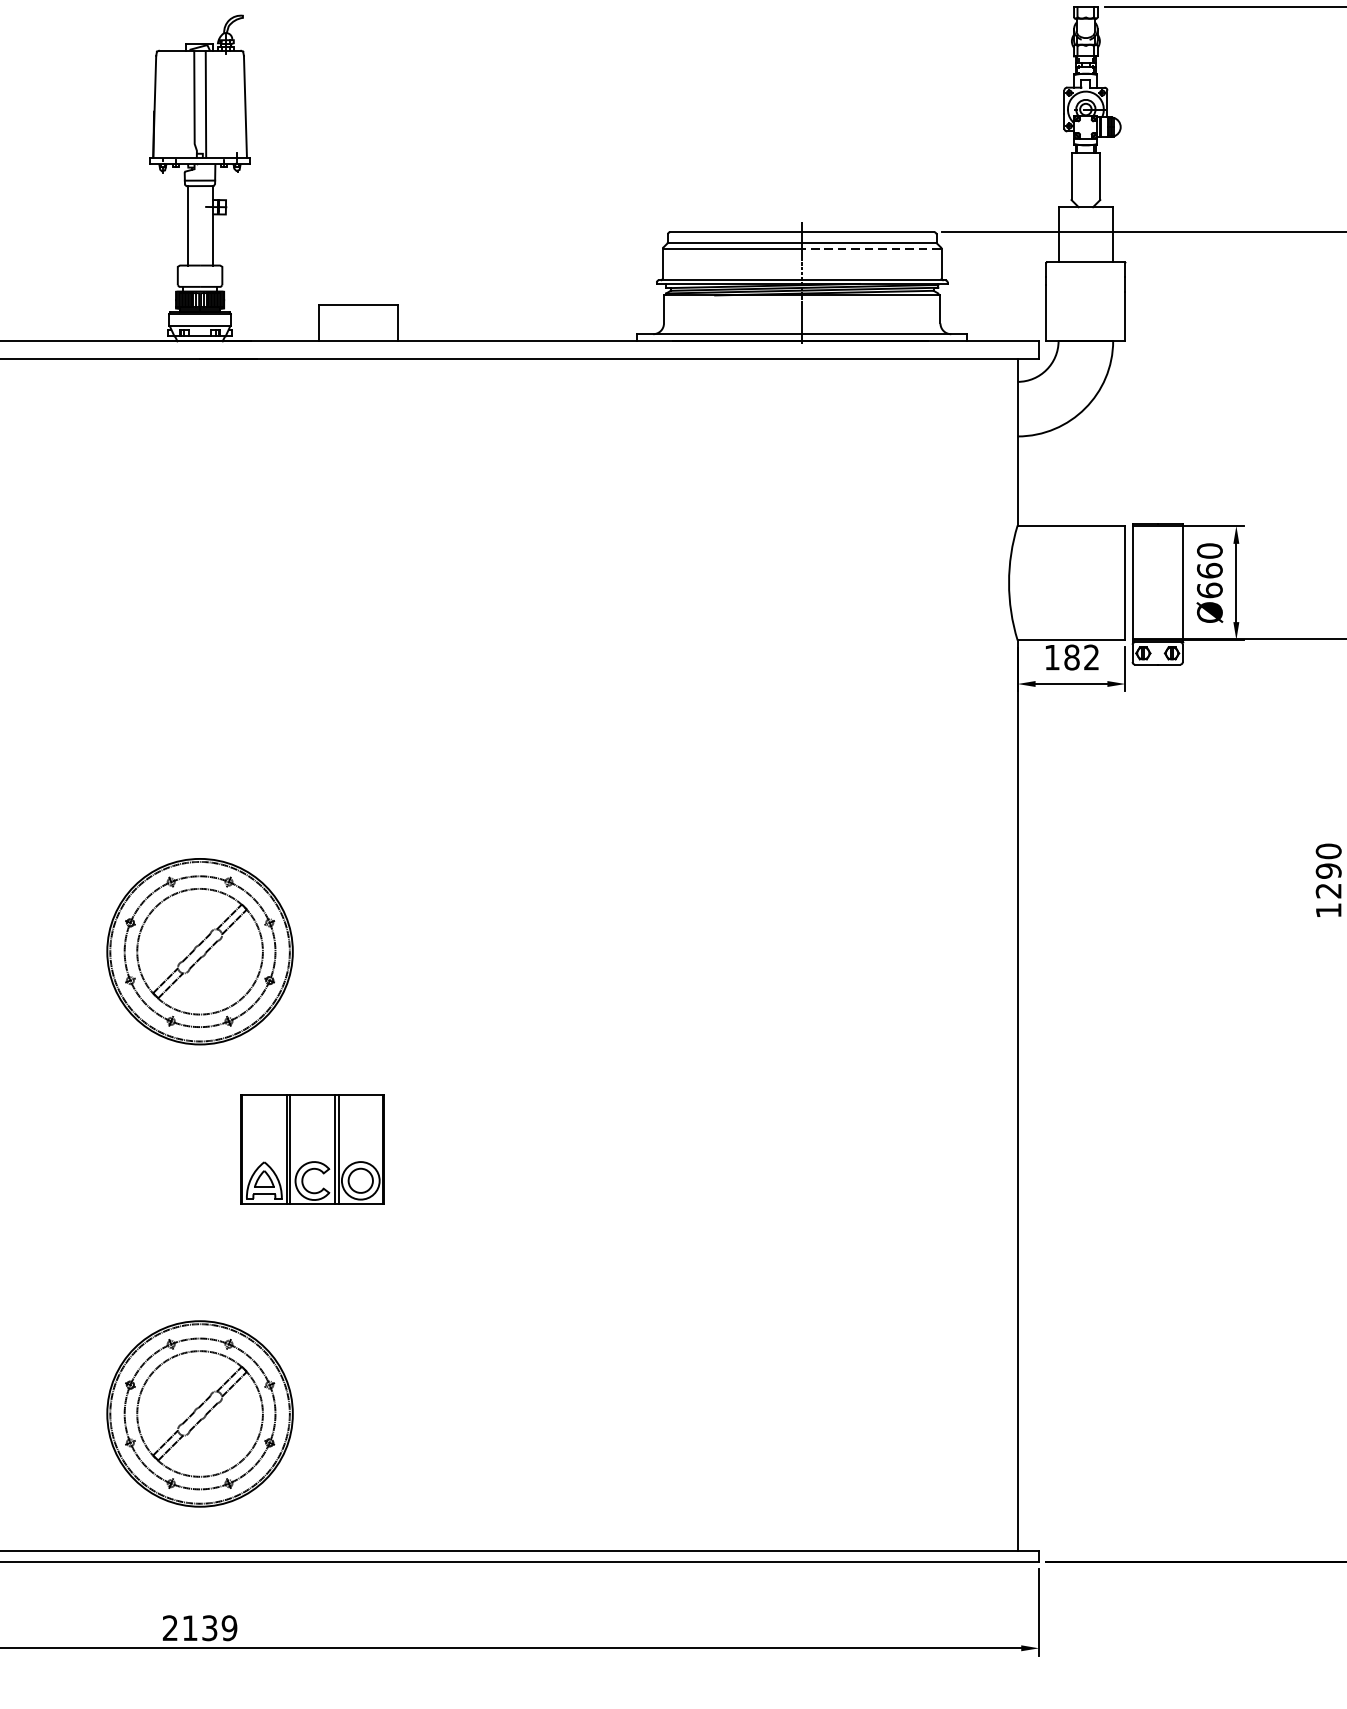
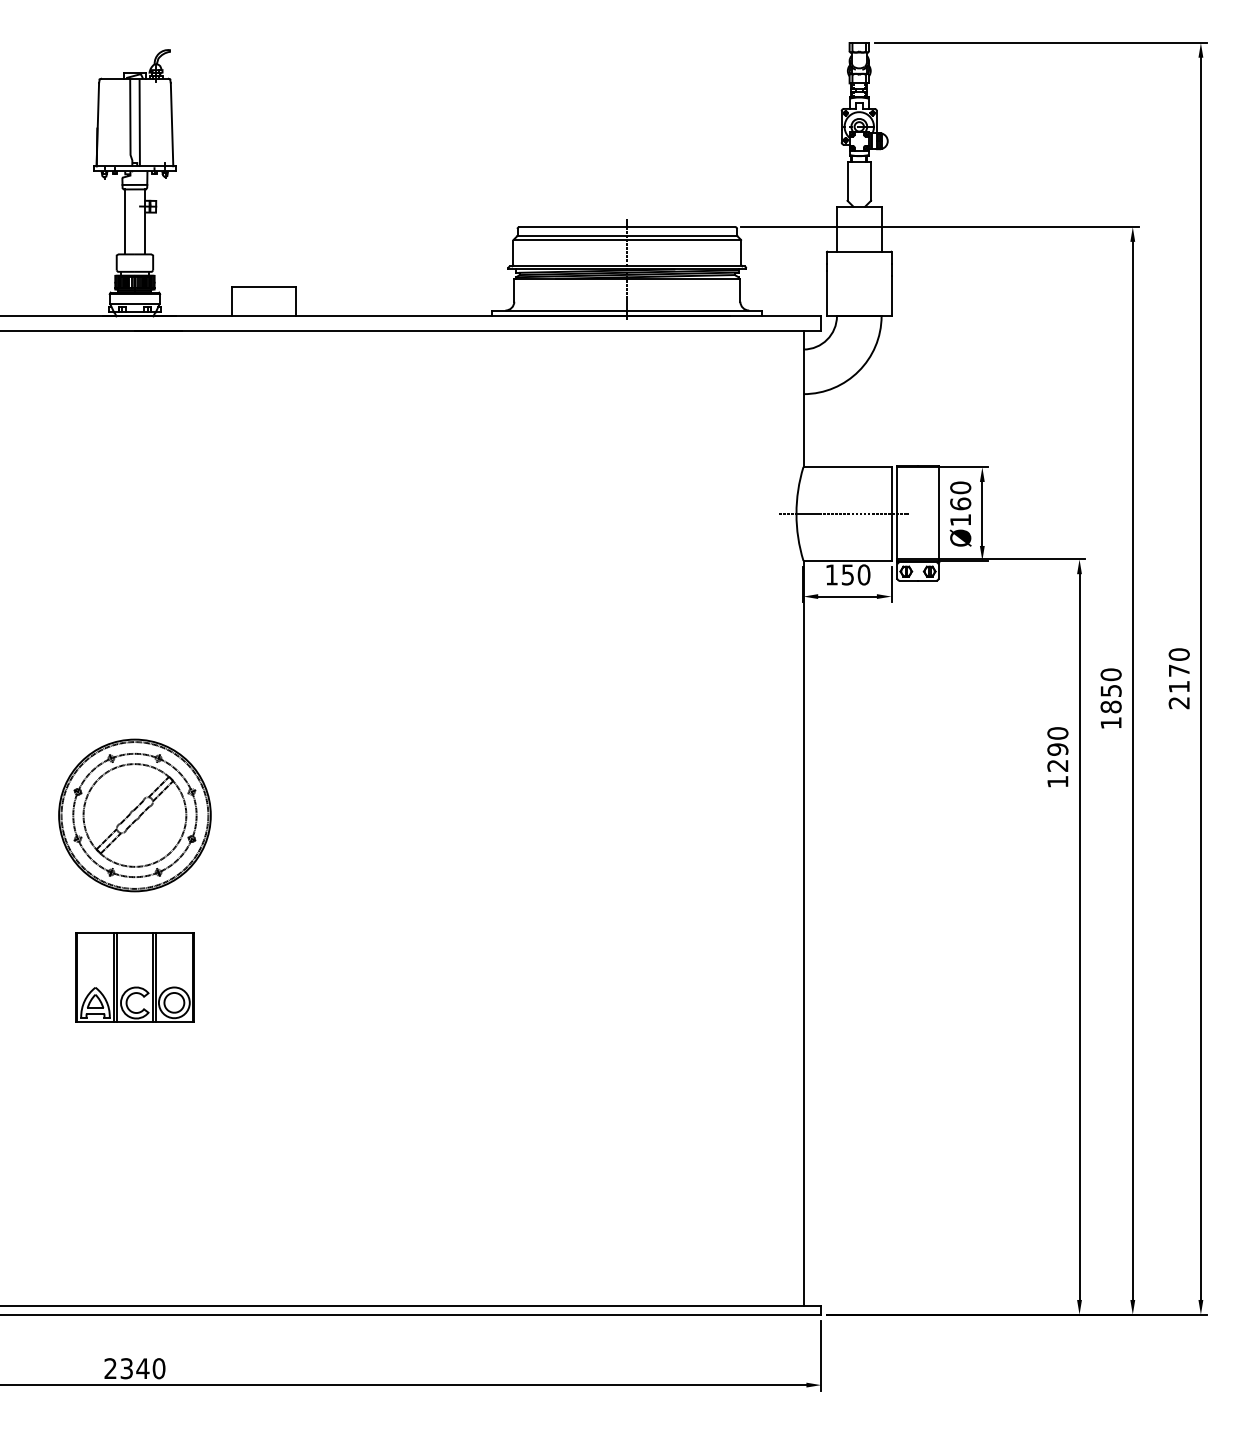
line: (870, 248) -> (683, 240), dashed -> solid
line: (1066, 582) -> (843, 513), added
text: (1209, 589) -> (960, 519), Ø660 -> Ø160
text: (1081, 657) -> (855, 574), 182 -> 150
part: (312, 1149) -> (134, 977), moved
part: (199, 1413) -> (134, 1193), removed
text: (209, 1627) -> (142, 1368), 2139 -> 2340

